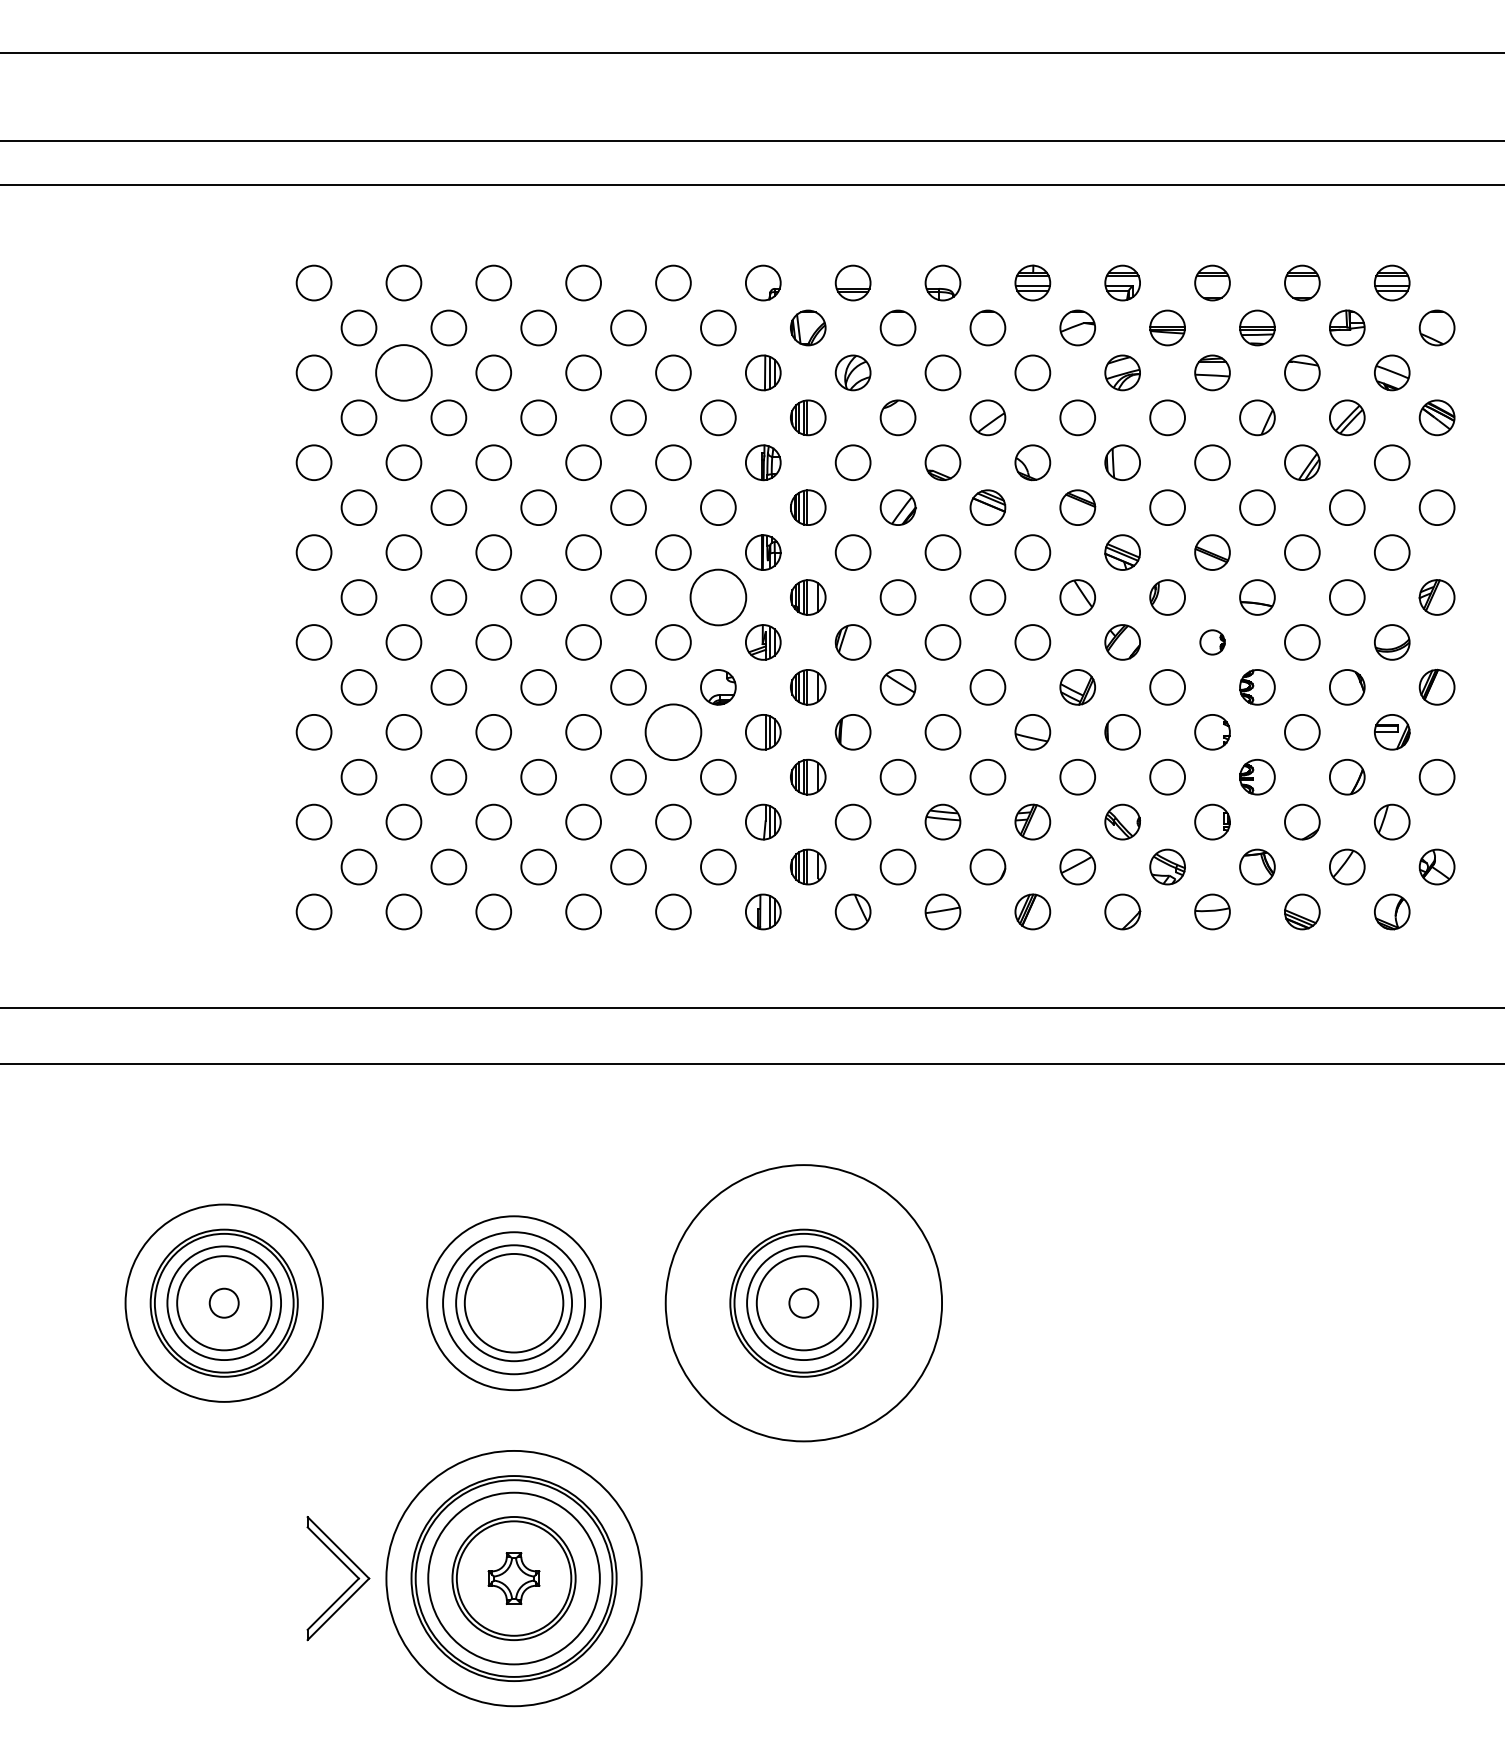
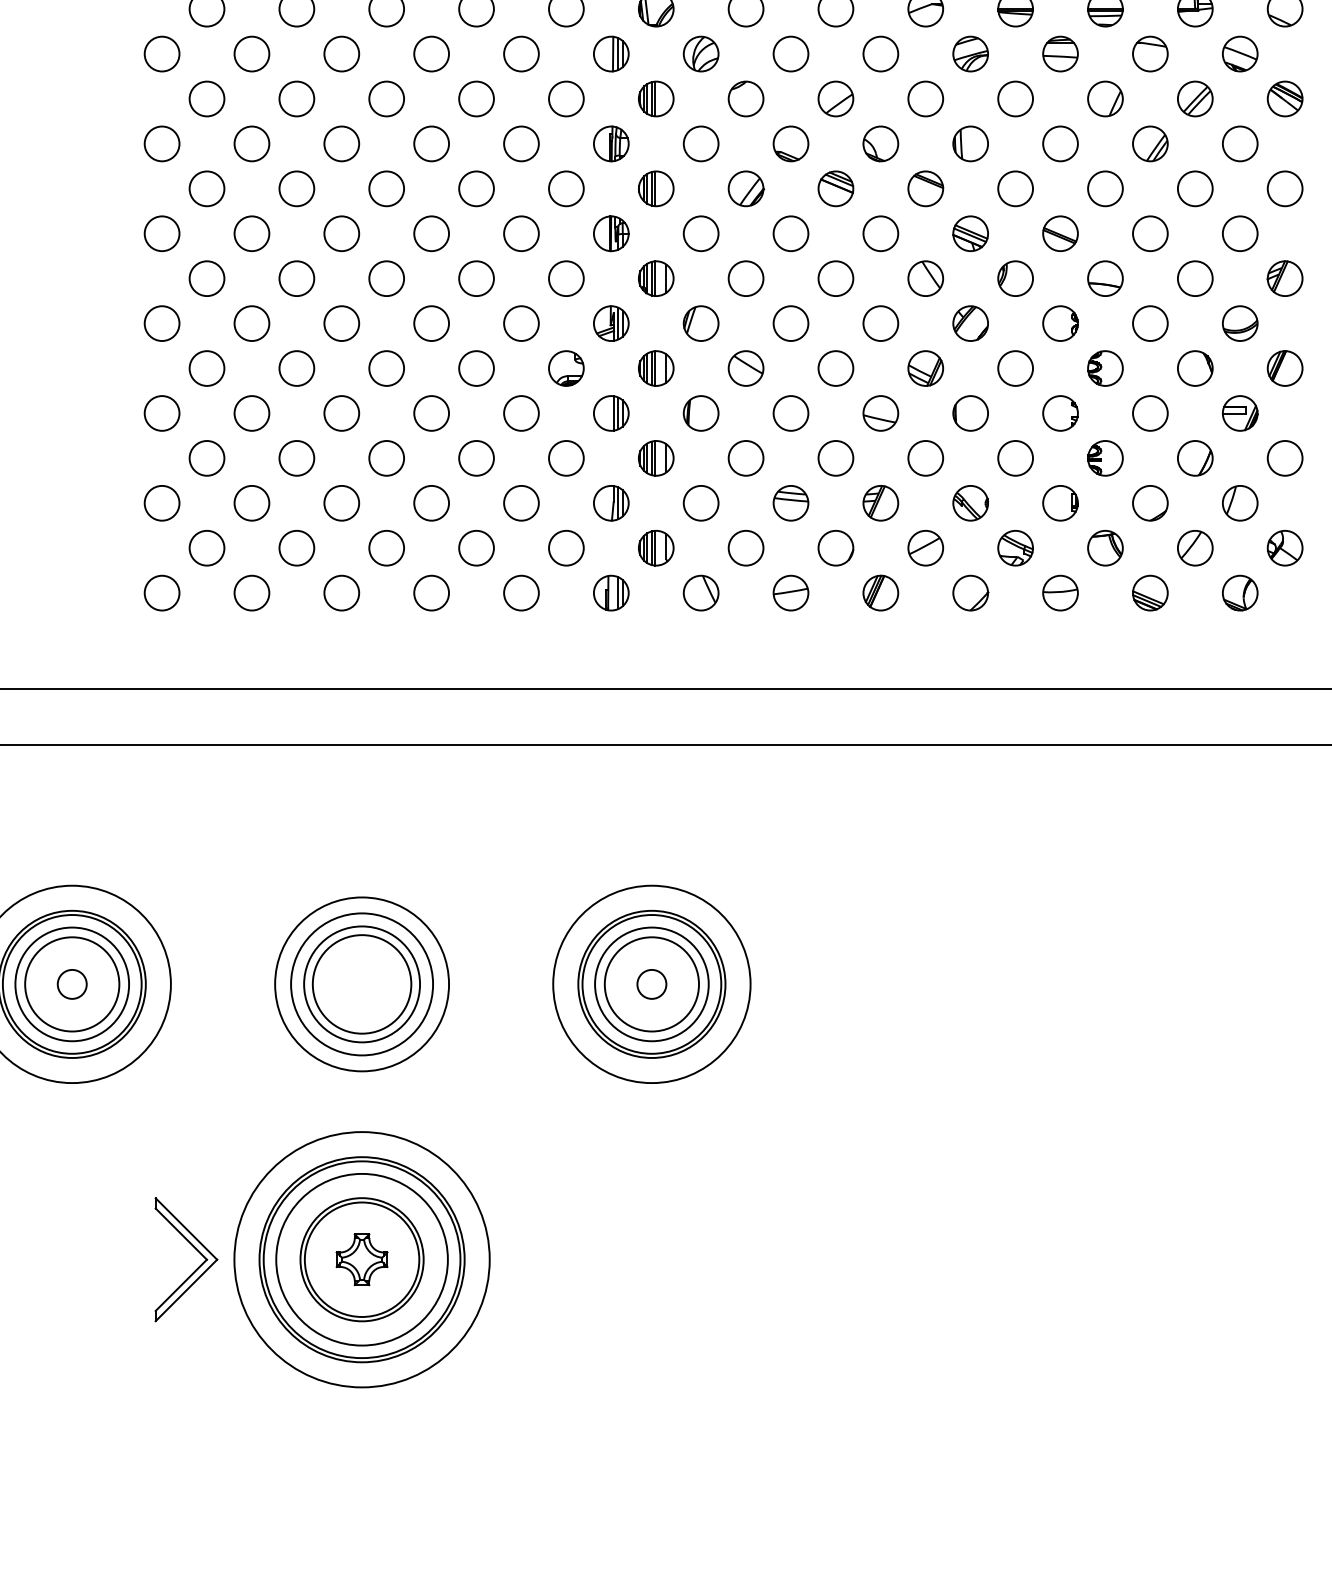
circle: (403, 372) -> (251, 53), size x0.62
circle: (718, 597) -> (566, 278), size x0.62
part: (1212, 642) -> (1060, 323), size x1.43
circle: (673, 731) -> (521, 412), size x0.62
circle: (803, 1302) -> (651, 983), size x0.71

